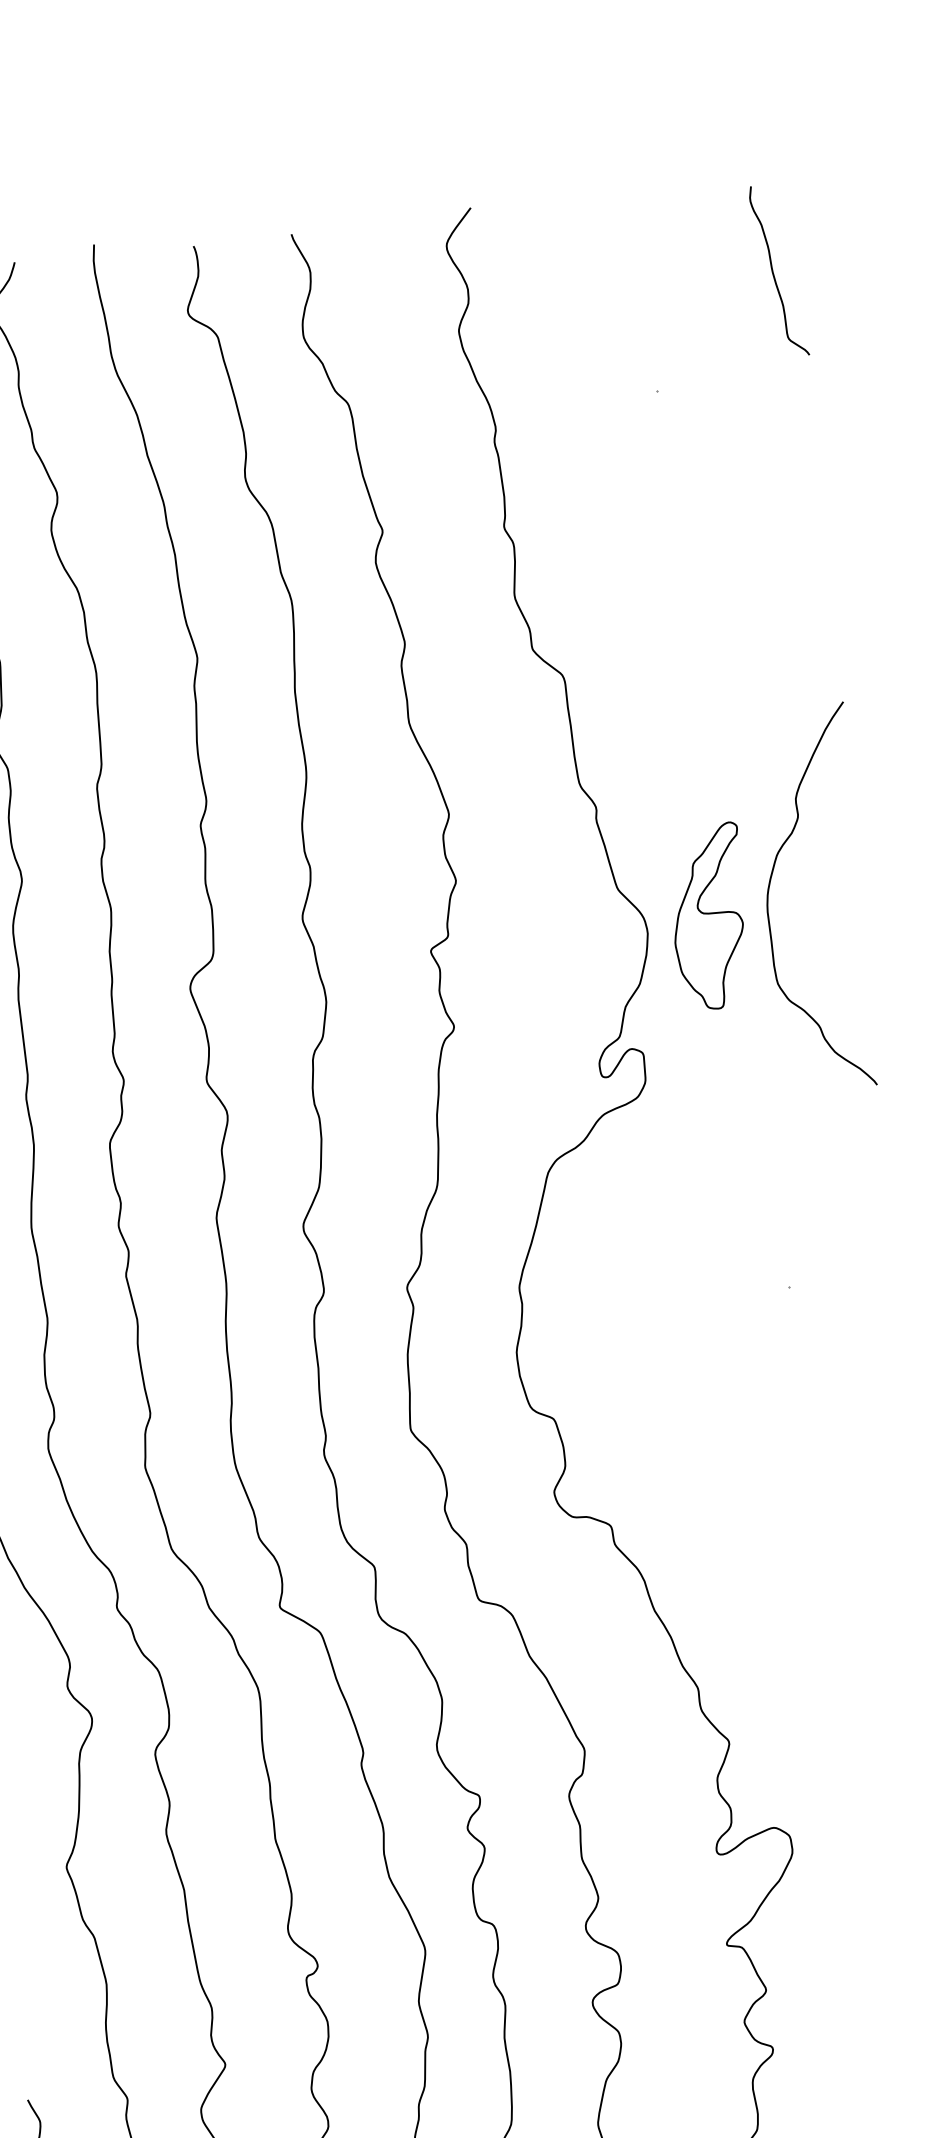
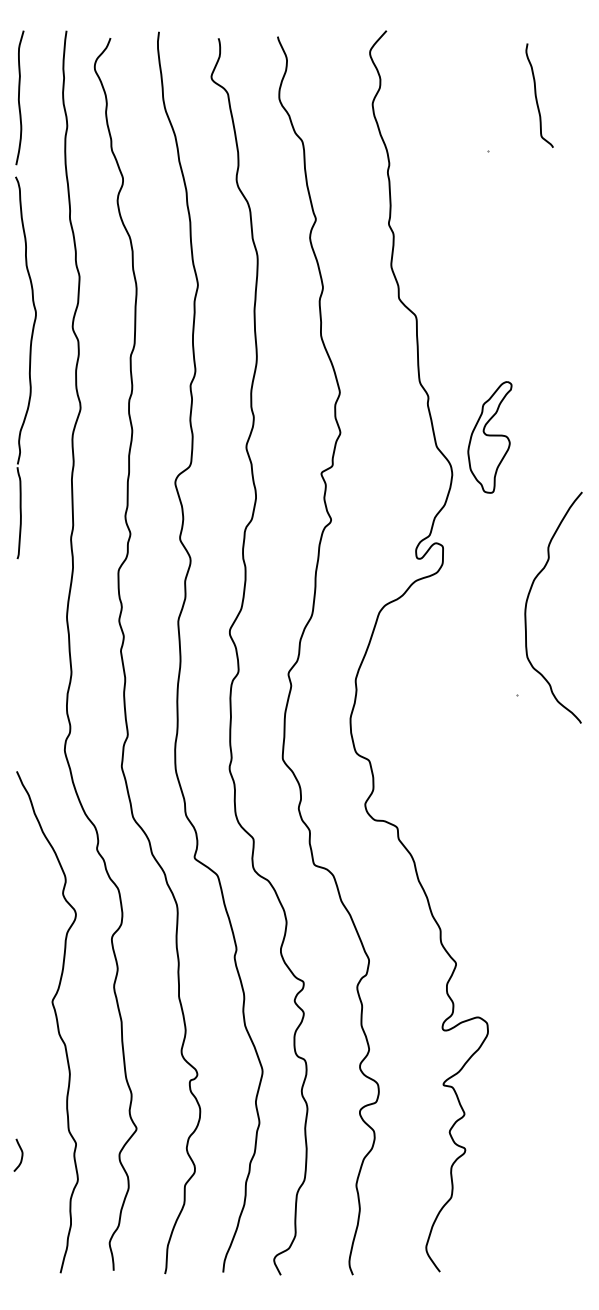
curve: (773, 271) -> (536, 95), moved
curve: (770, 887) -> (528, 599), moved
part: (708, 916) -> (489, 437), moved

